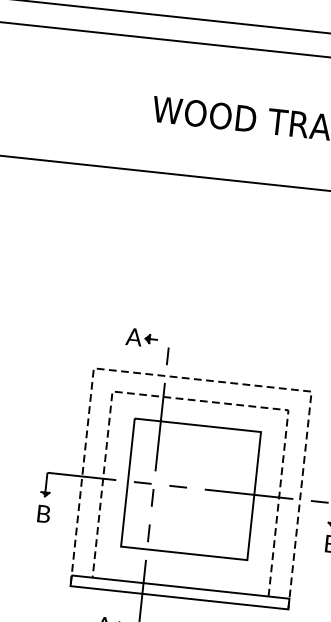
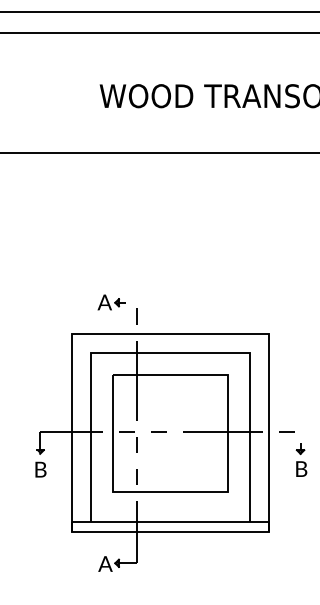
line: (202, 380) -> (170, 334), dashed -> solid
line: (200, 401) -> (170, 353), dashed -> solid

